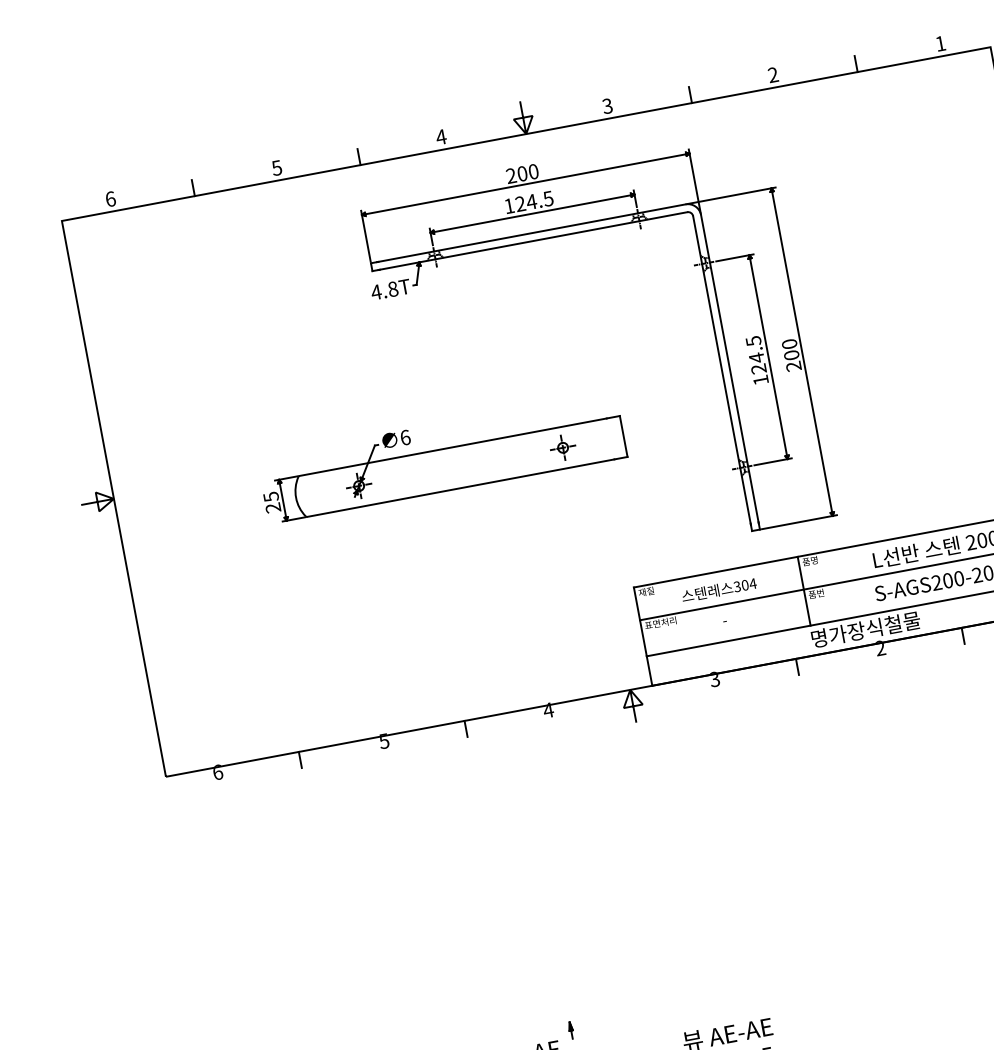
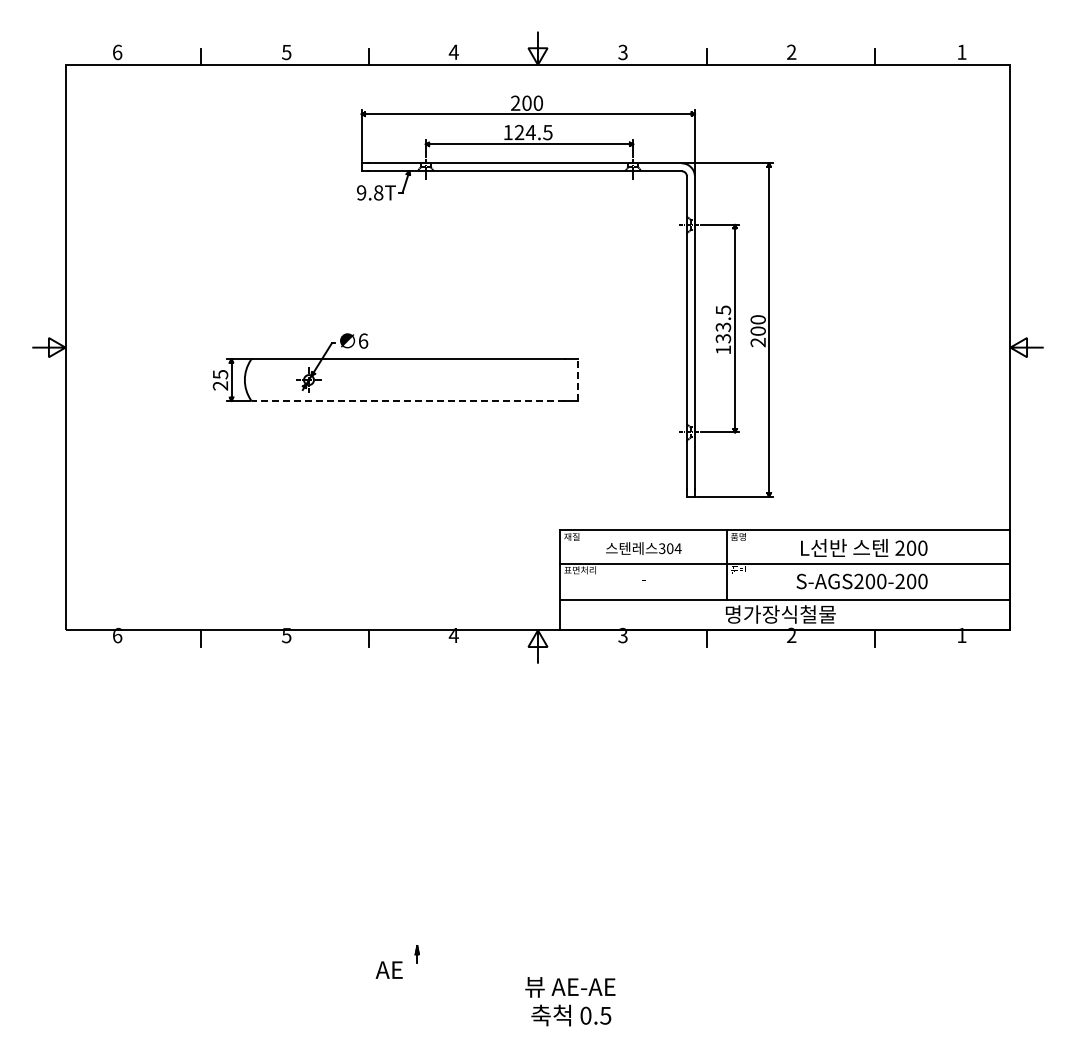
text: (376, 291) -> (361, 192), 4.8T -> 9.8T
text: (757, 362) -> (723, 332), 124.5 -> 133.5
line: (624, 436) -> (578, 380), solid -> dashed
part: (562, 447) -> (516, 379), removed
line: (460, 487) -> (408, 400), solid -> dashed

